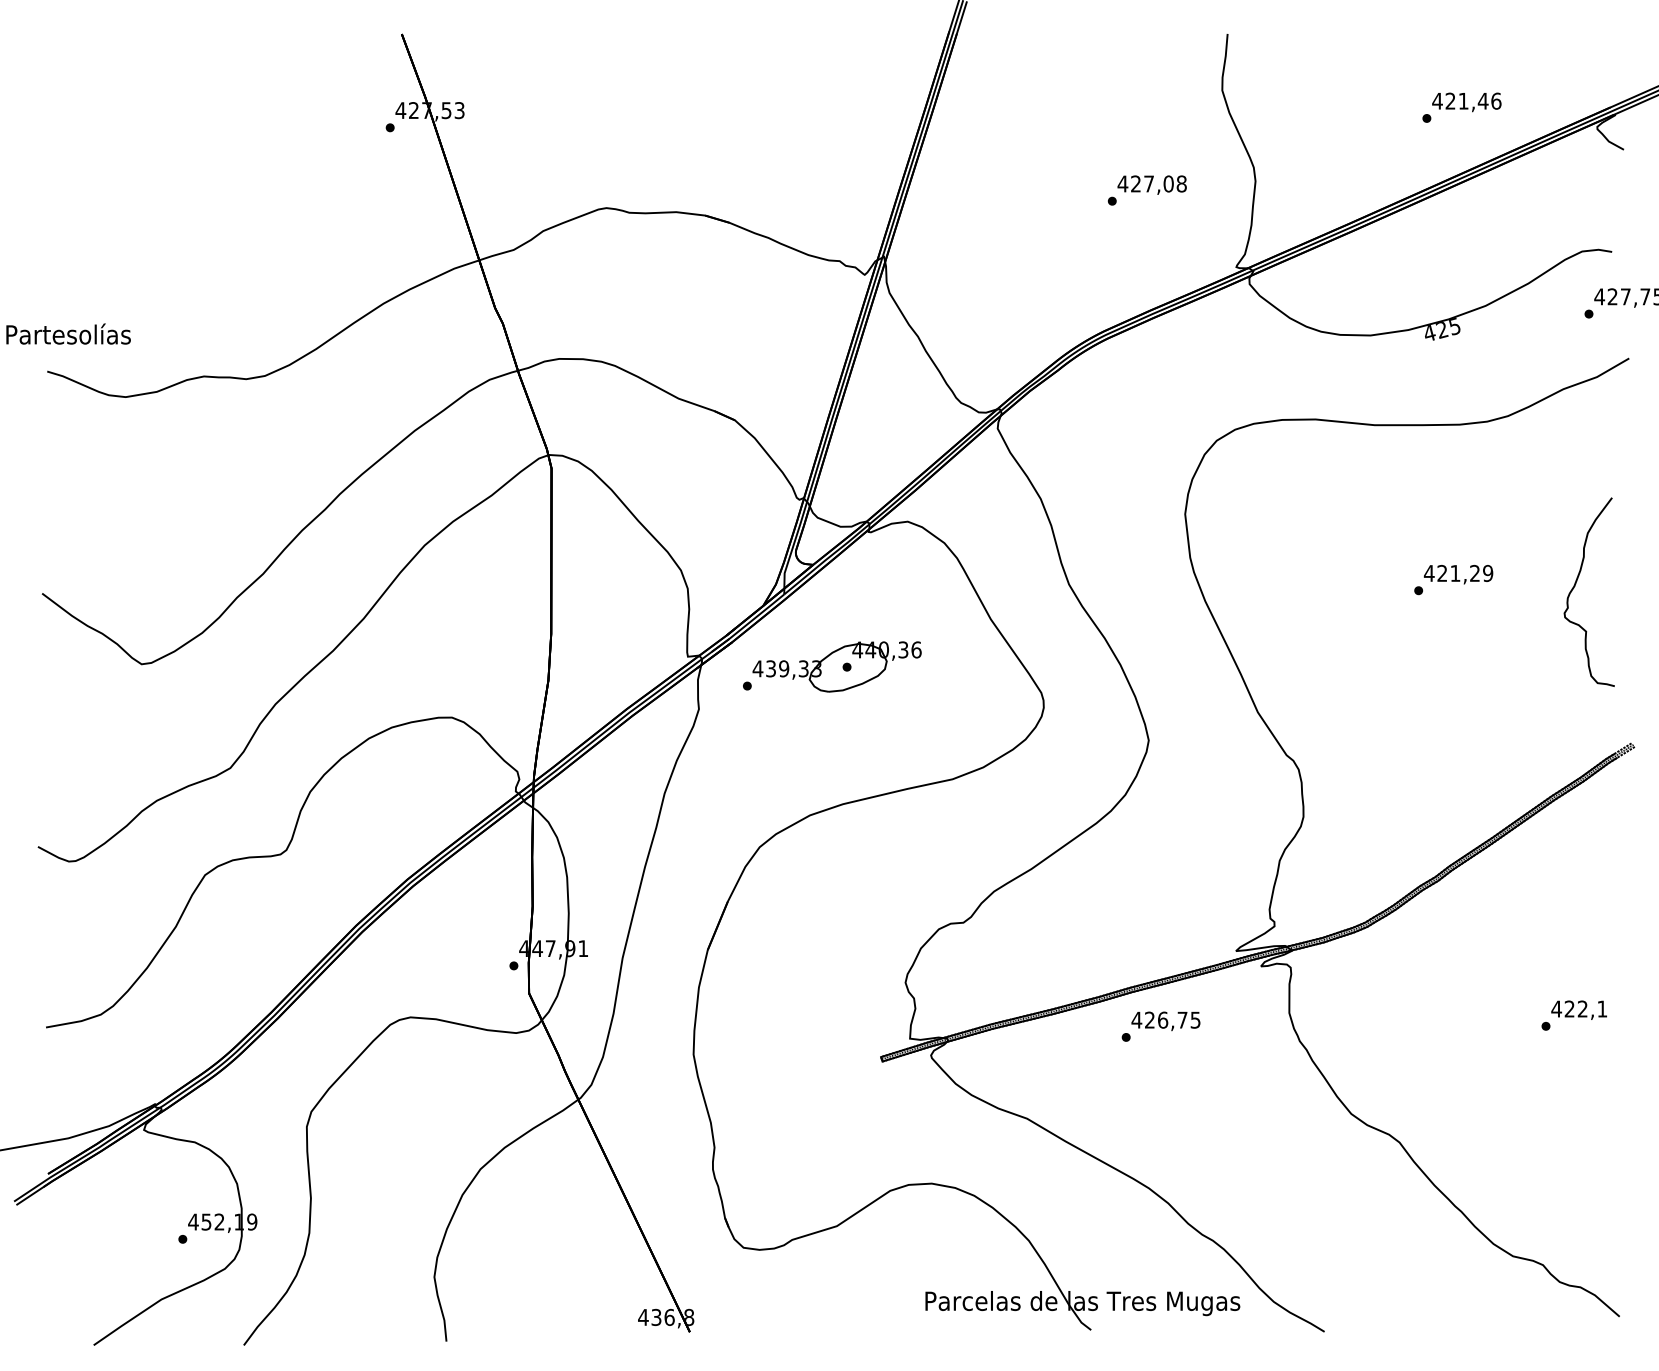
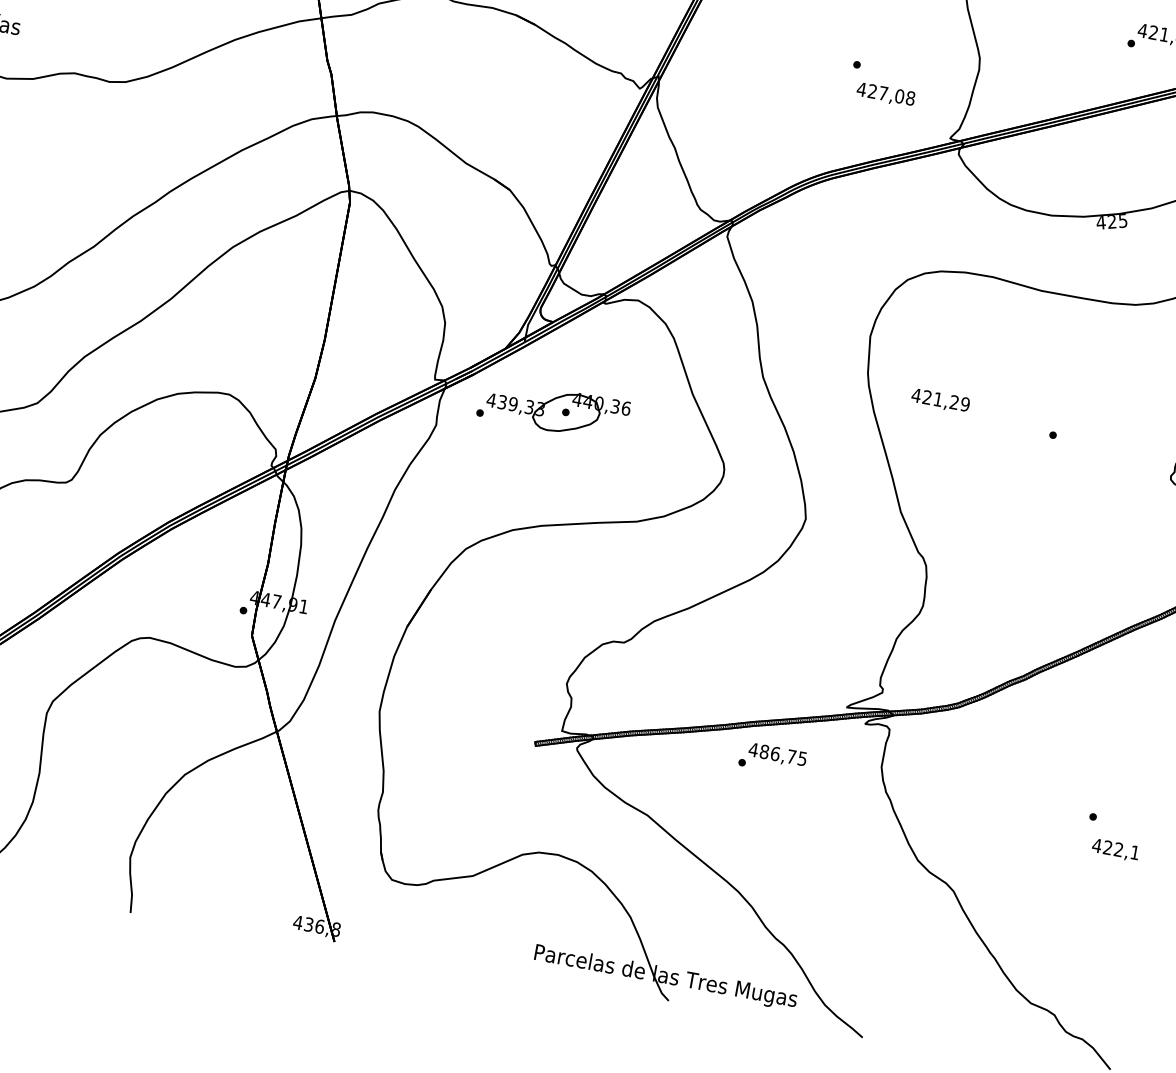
text: (1151, 184) -> (885, 94), moved
text: (1458, 574) -> (940, 400), moved
text: (1578, 1009) -> (1115, 849), moved
text: (1149, 1019) -> (764, 751), 426,75 -> 486,75

